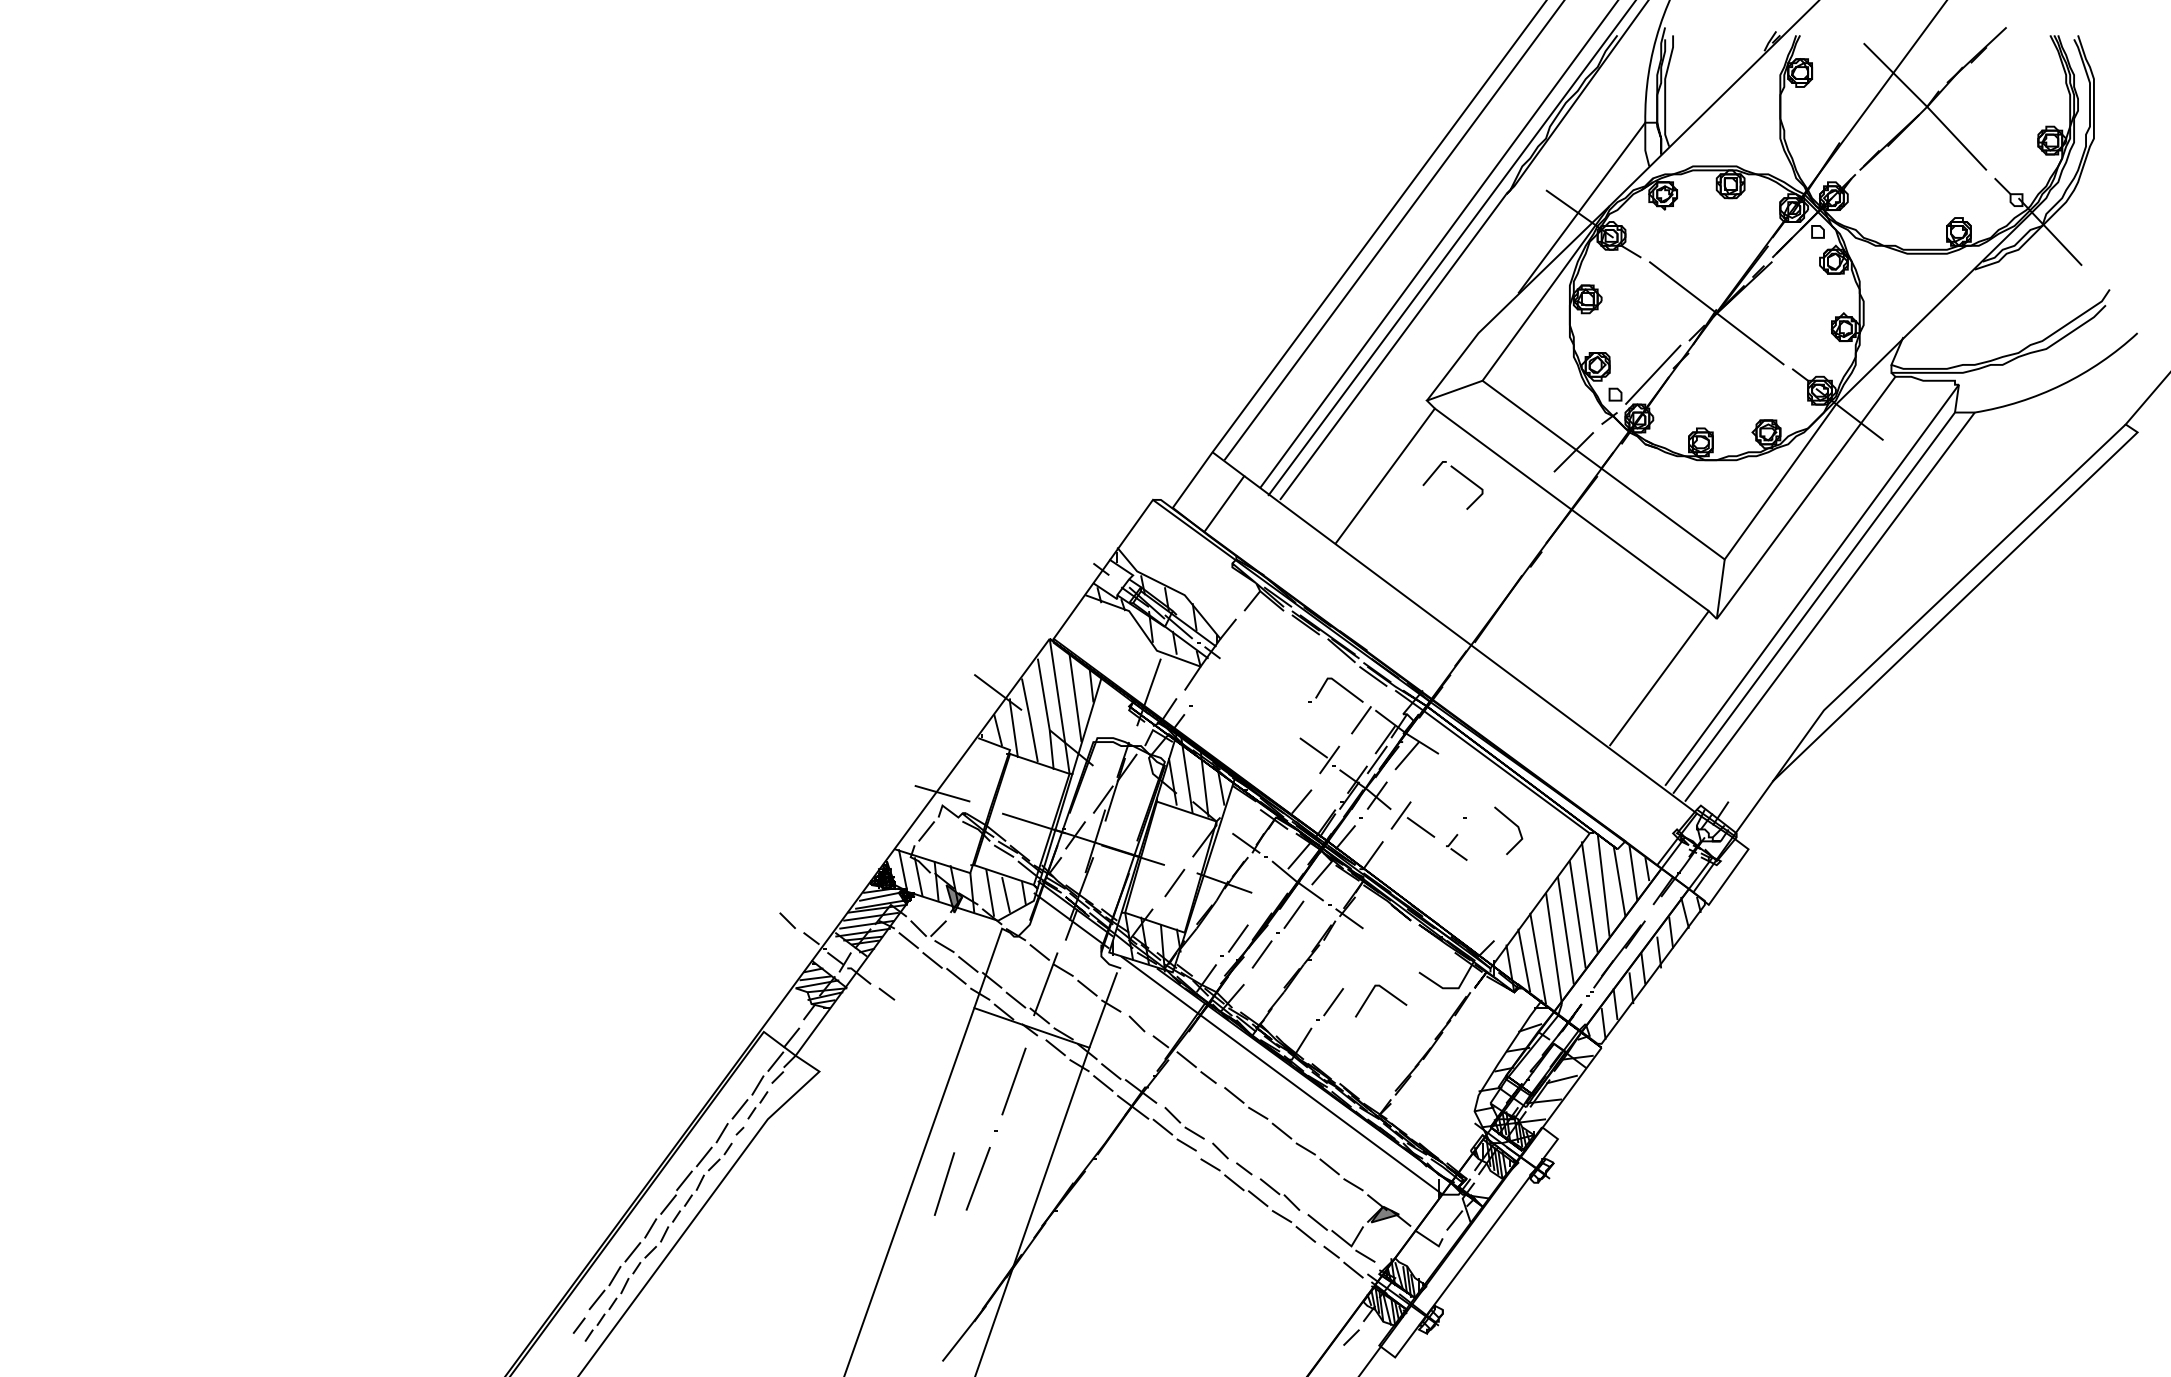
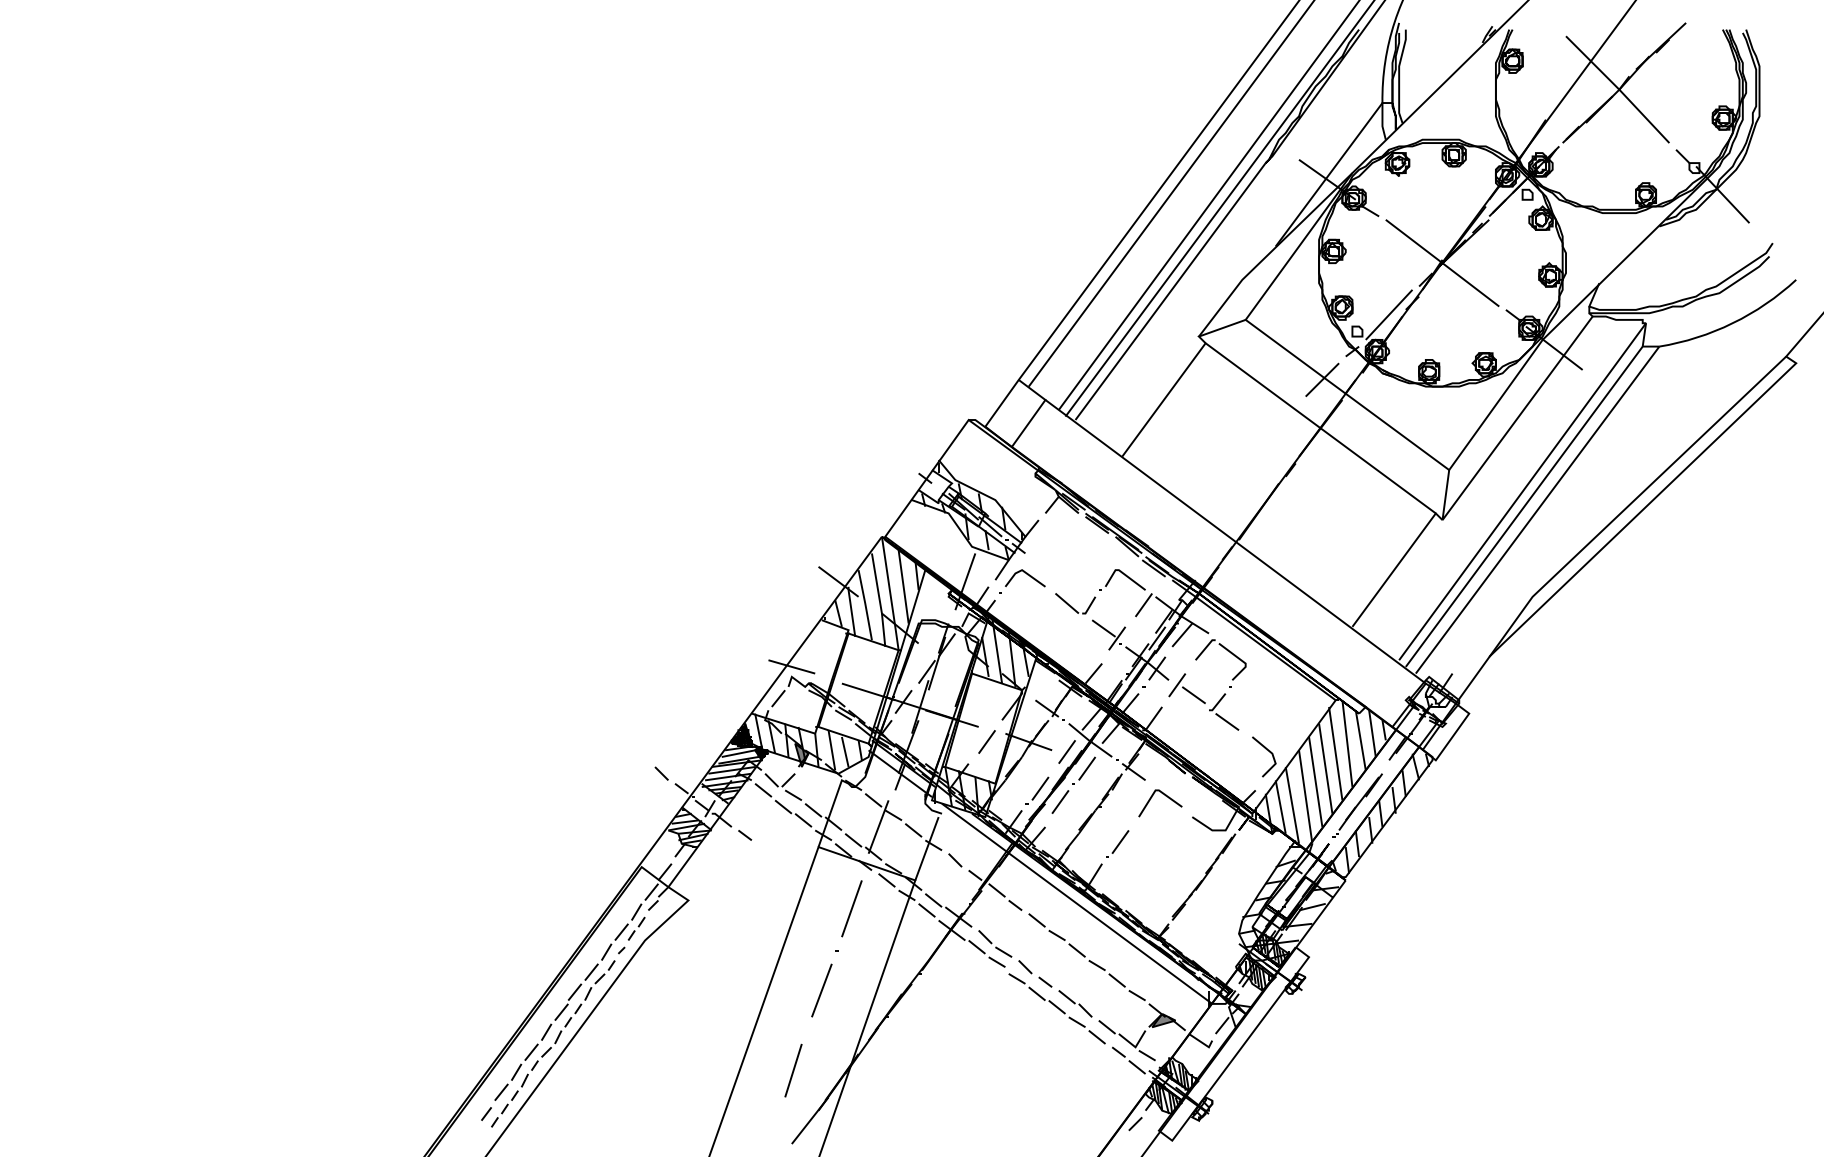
part: (1461, 475) -> (1227, 651), moved
line: (1221, 683) -> (1026, 574), added
part: (1280, 718) -> (1075, 603), added
line: (1513, 824) -> (1268, 751), moved
part: (1456, 847) -> (1223, 712), size x1.67
line: (1269, 894) -> (1066, 751), added
line: (1385, 991) -> (1164, 795), moved
line: (944, 1183) -> (793, 1070), moved

